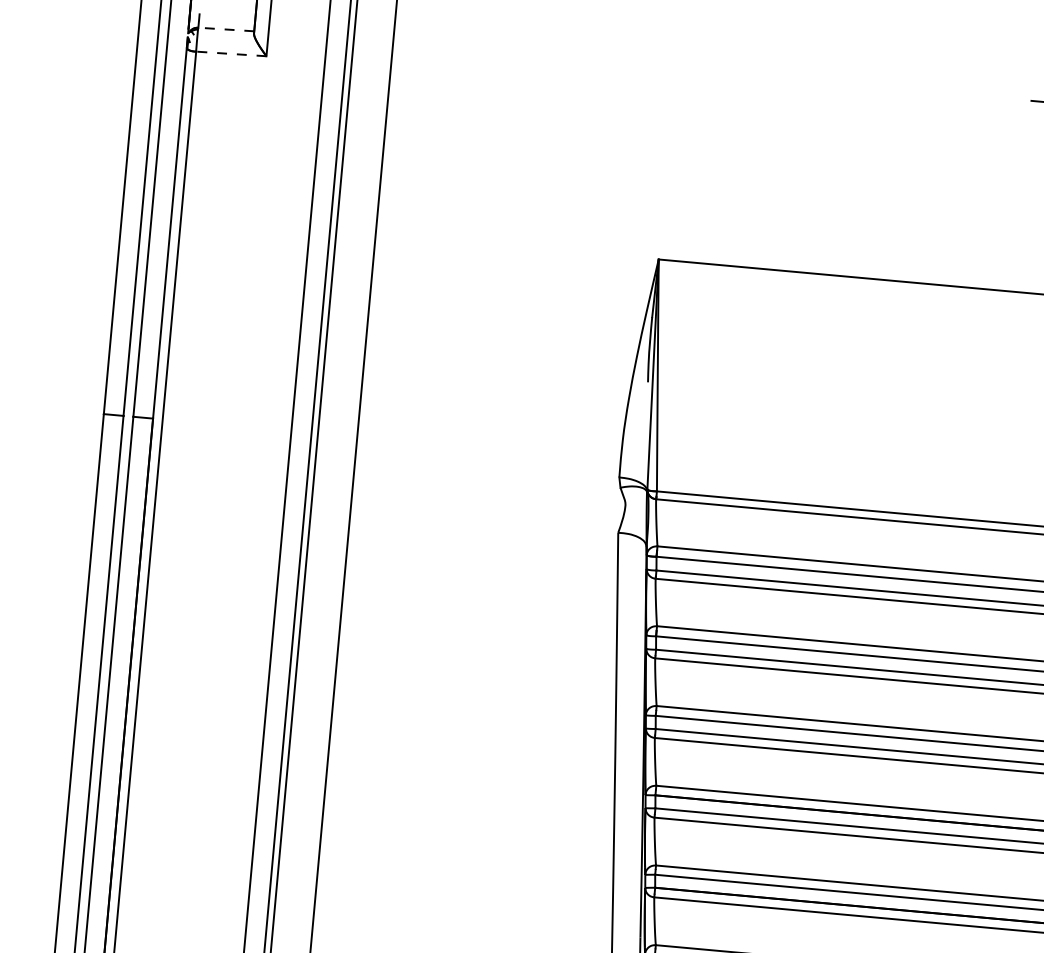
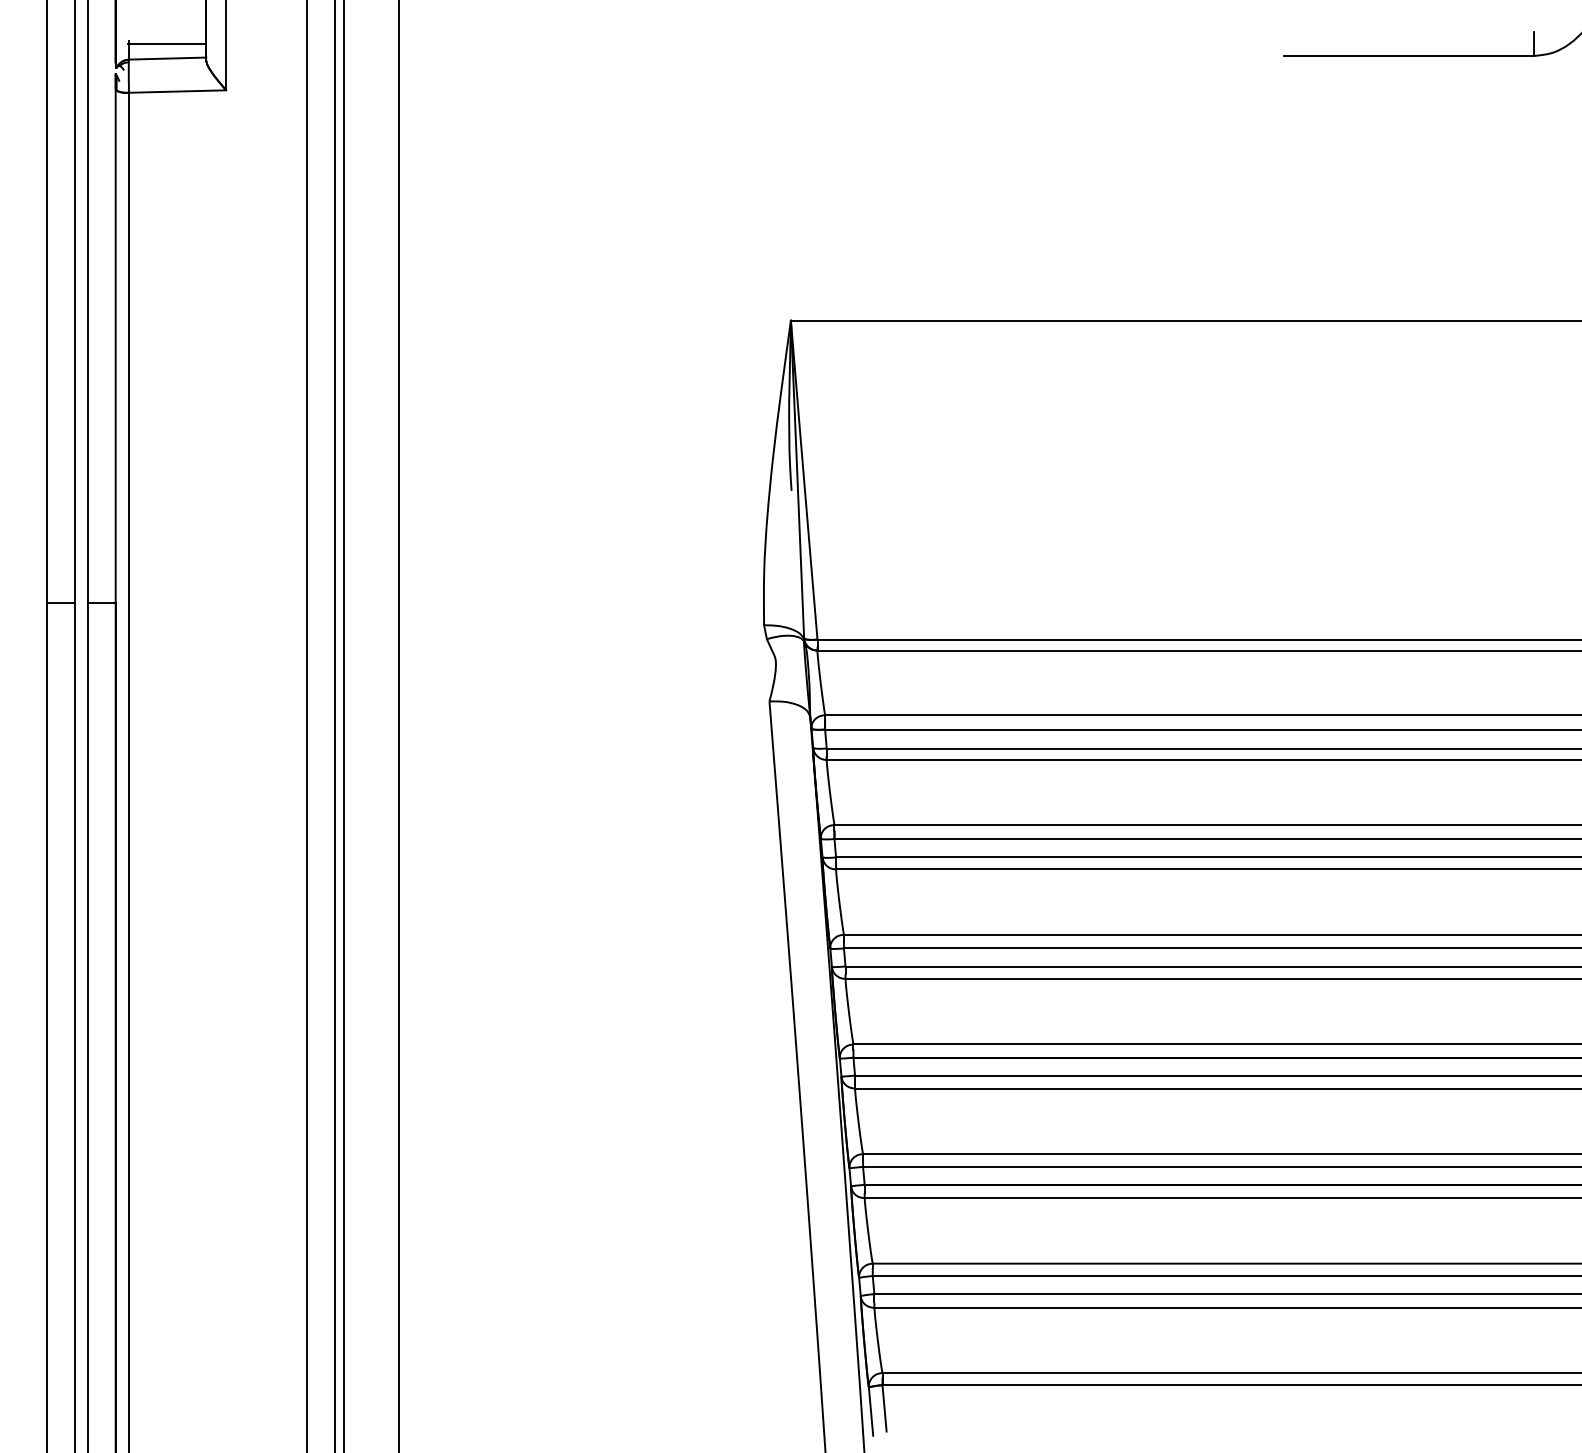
line: (226, 18) -> (166, 43), added
line: (226, 29) -> (167, 58), dashed -> solid
line: (231, 53) -> (177, 91), dashed -> solid

